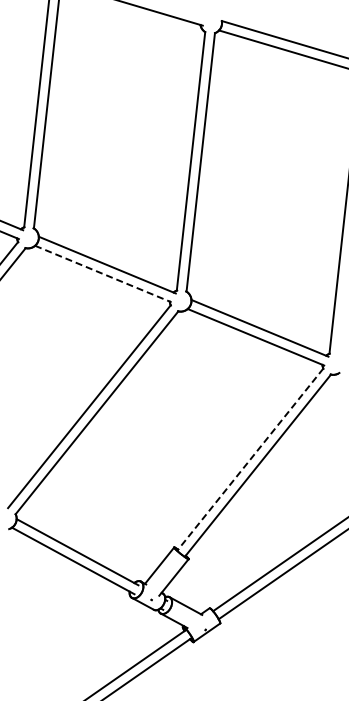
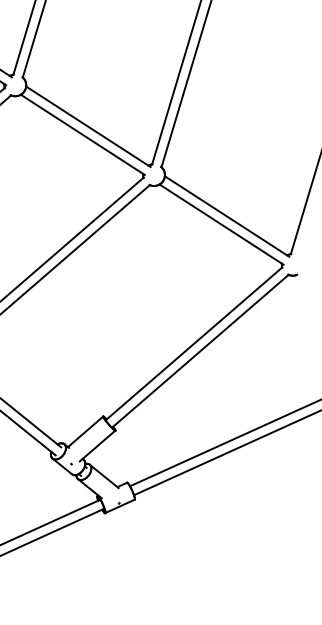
line: (103, 274) -> (82, 135), dashed -> solid
line: (250, 459) -> (194, 343), dashed -> solid

